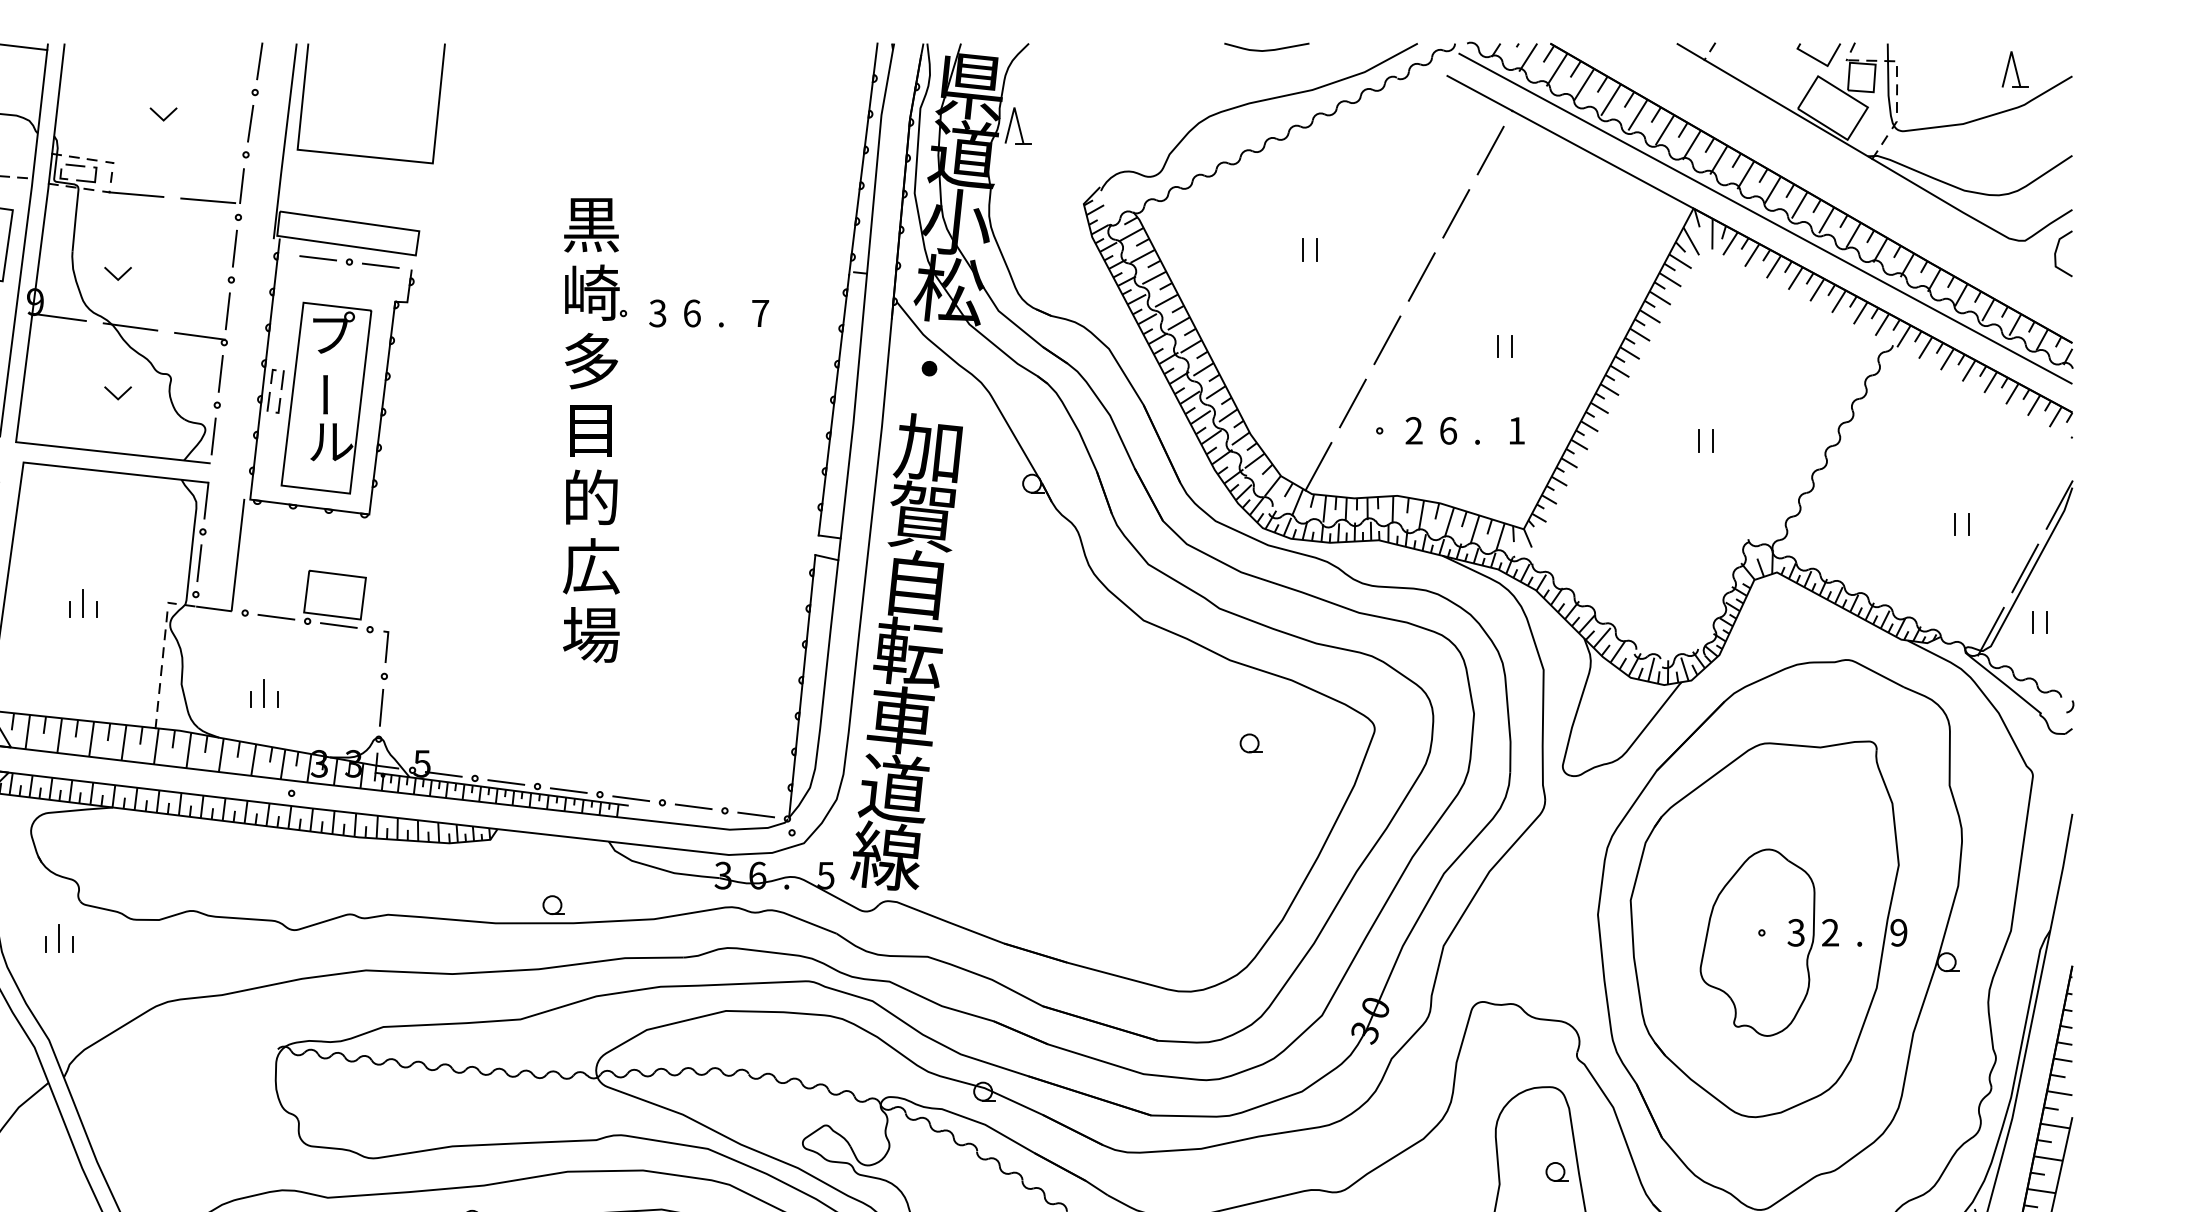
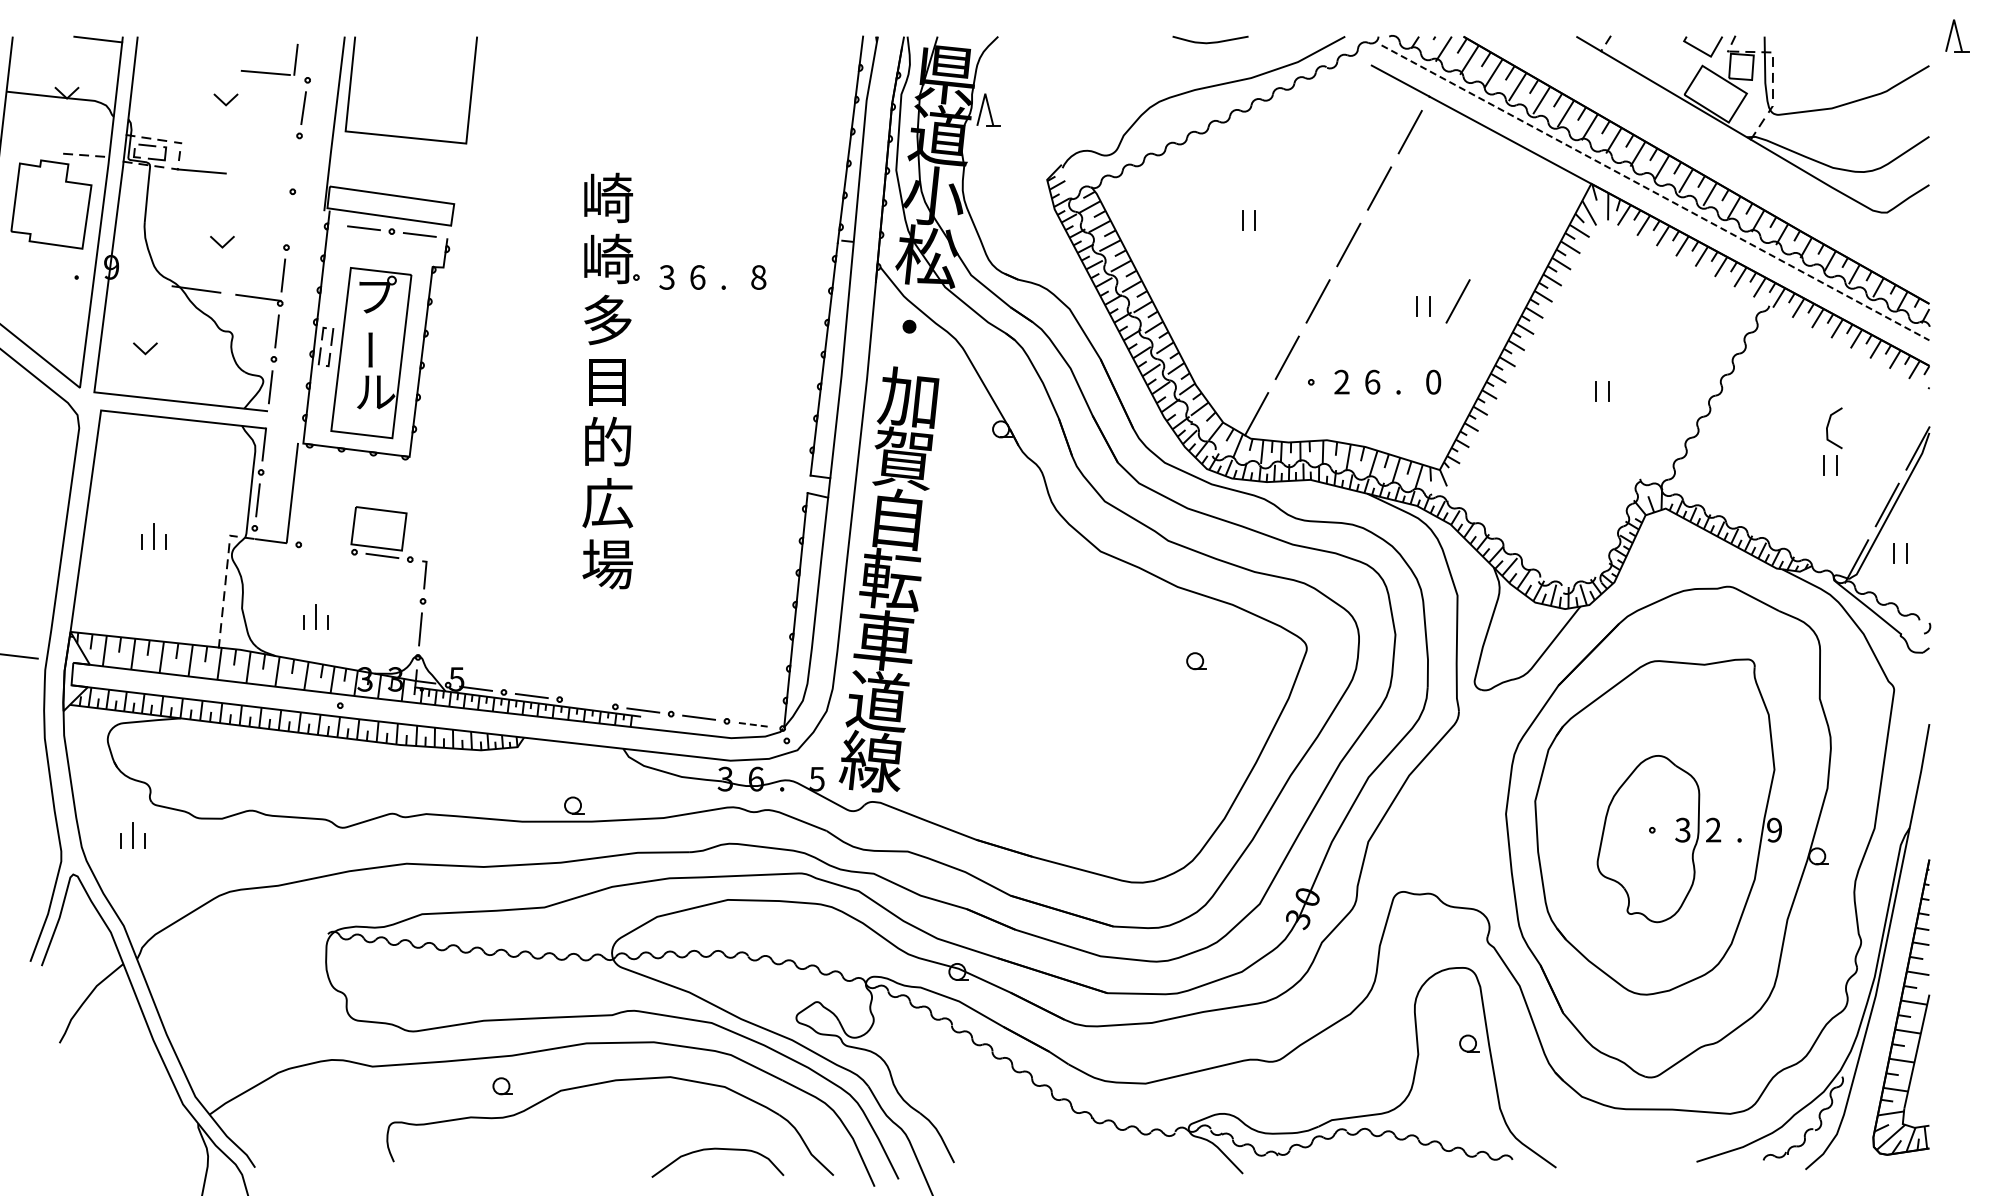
line: (259, 61) -> (311, 52), removed
part: (2015, 69) -> (1957, 35), moved
part: (206, 199) -> (264, 71), moved
line: (1765, 219) -> (1655, 193), solid -> dashed
text: (592, 223) -> (608, 197), 黒 -> 崎
line: (234, 248) -> (289, 219), removed
line: (2056, 252) -> (1828, 427), moved
line: (114, 275) -> (219, 243), moved
text: (760, 313) -> (758, 277), 7 -> 8
line: (58, 316) -> (132, 280), removed
line: (1543, 340) -> (1457, 301), added
line: (120, 395) -> (147, 350), moved
text: (1516, 430) -> (1433, 381), 1 -> 0
line: (276, 617) -> (326, 548), removed
line: (568, 790) -> (587, 703), removed
line: (756, 815) -> (755, 725), solid -> dashed

